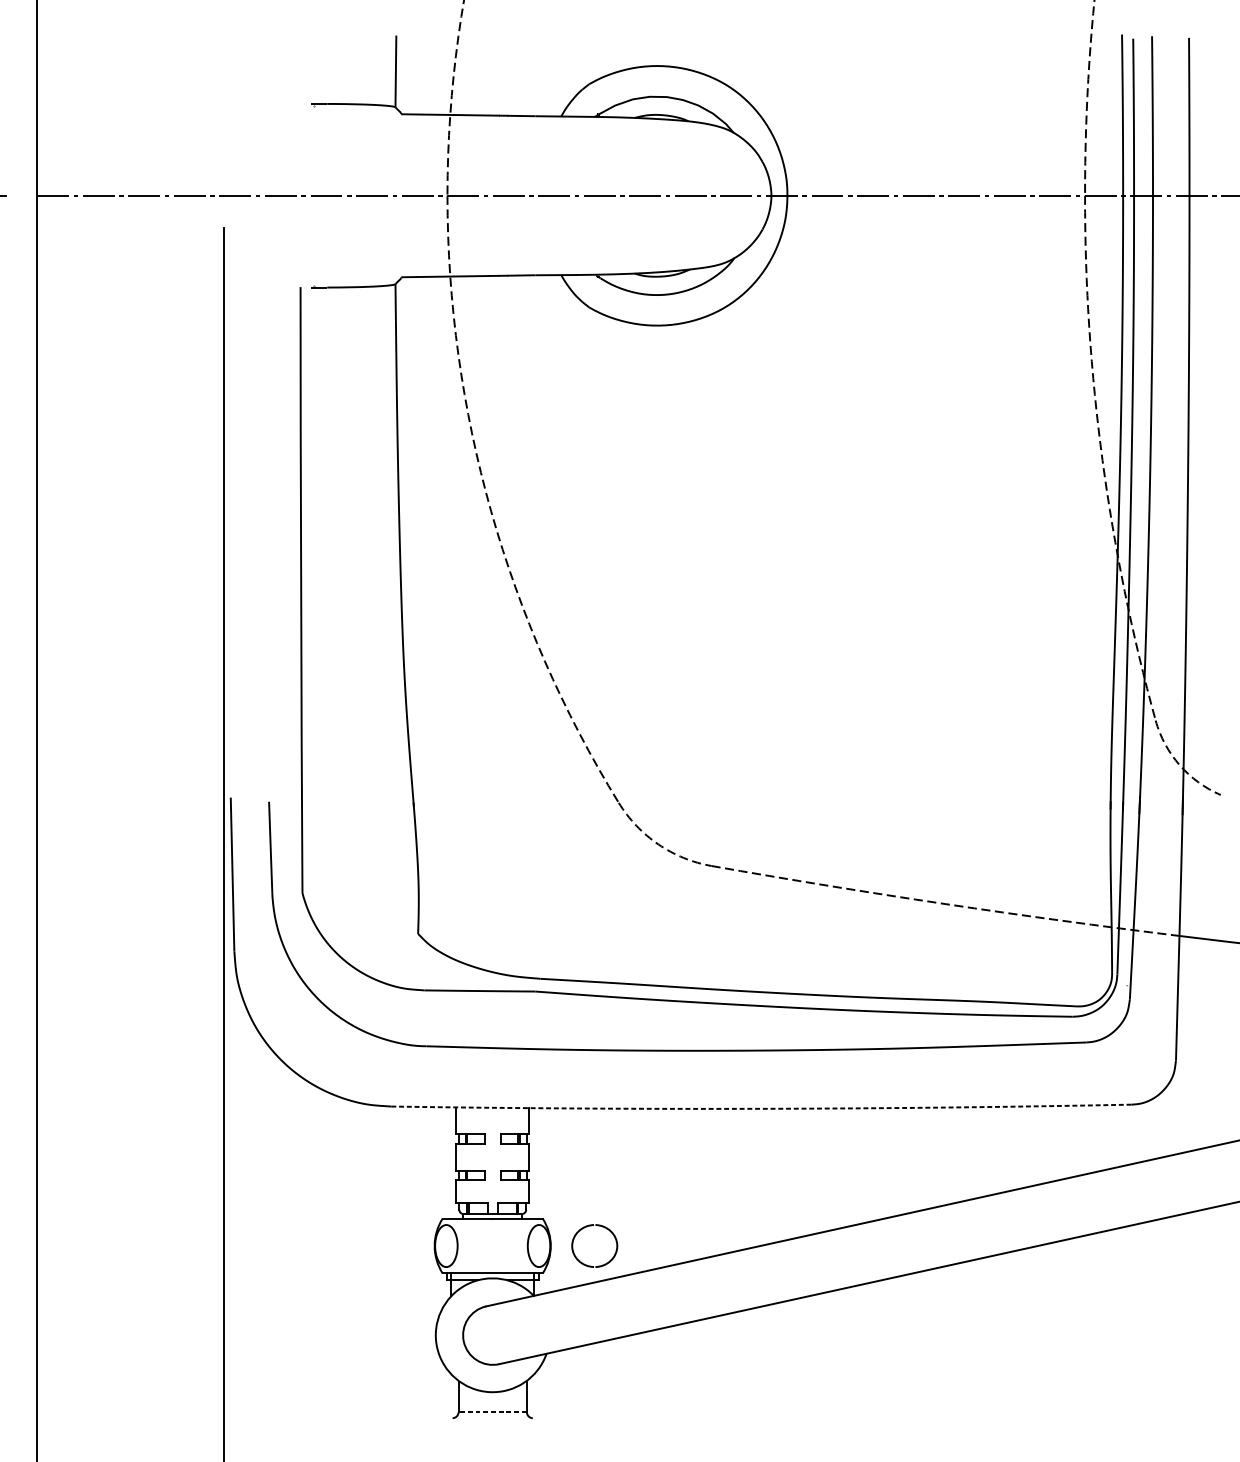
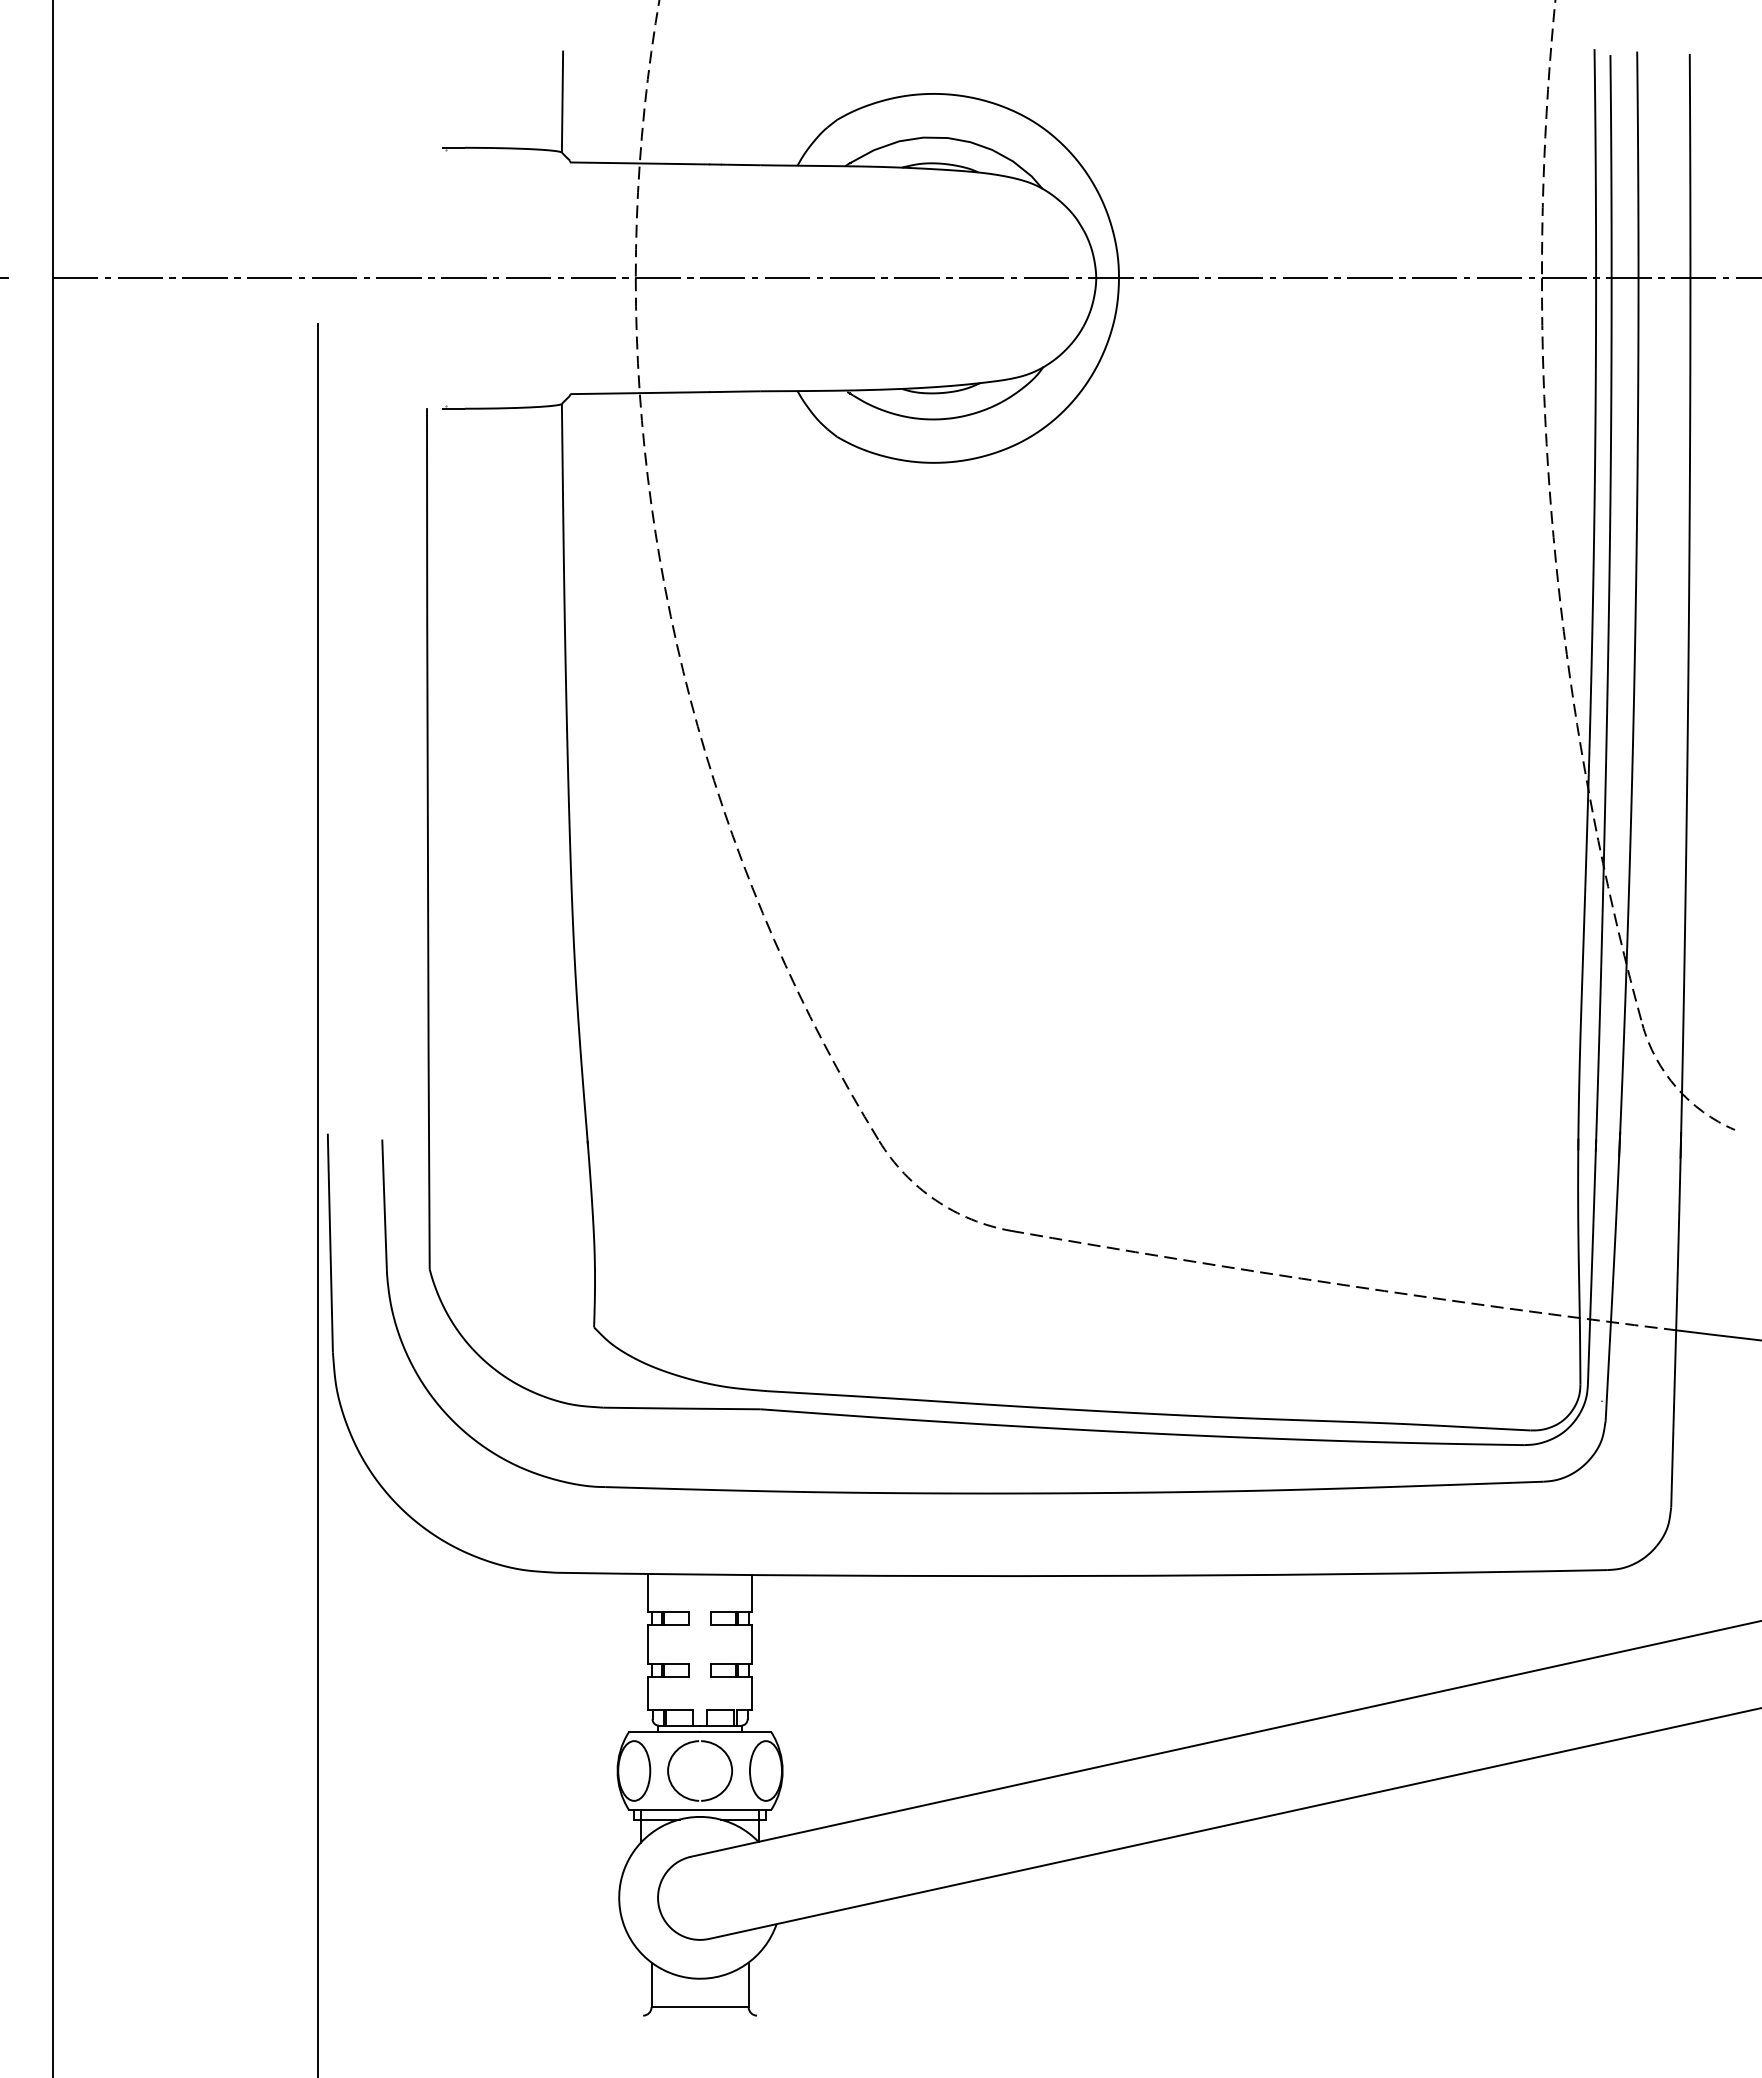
arc: (761, 1109) -> (1081, 1576), dashed -> solid
part: (593, 1225) -> (698, 1742), moved
line: (493, 1412) -> (700, 2007), dashed -> solid

